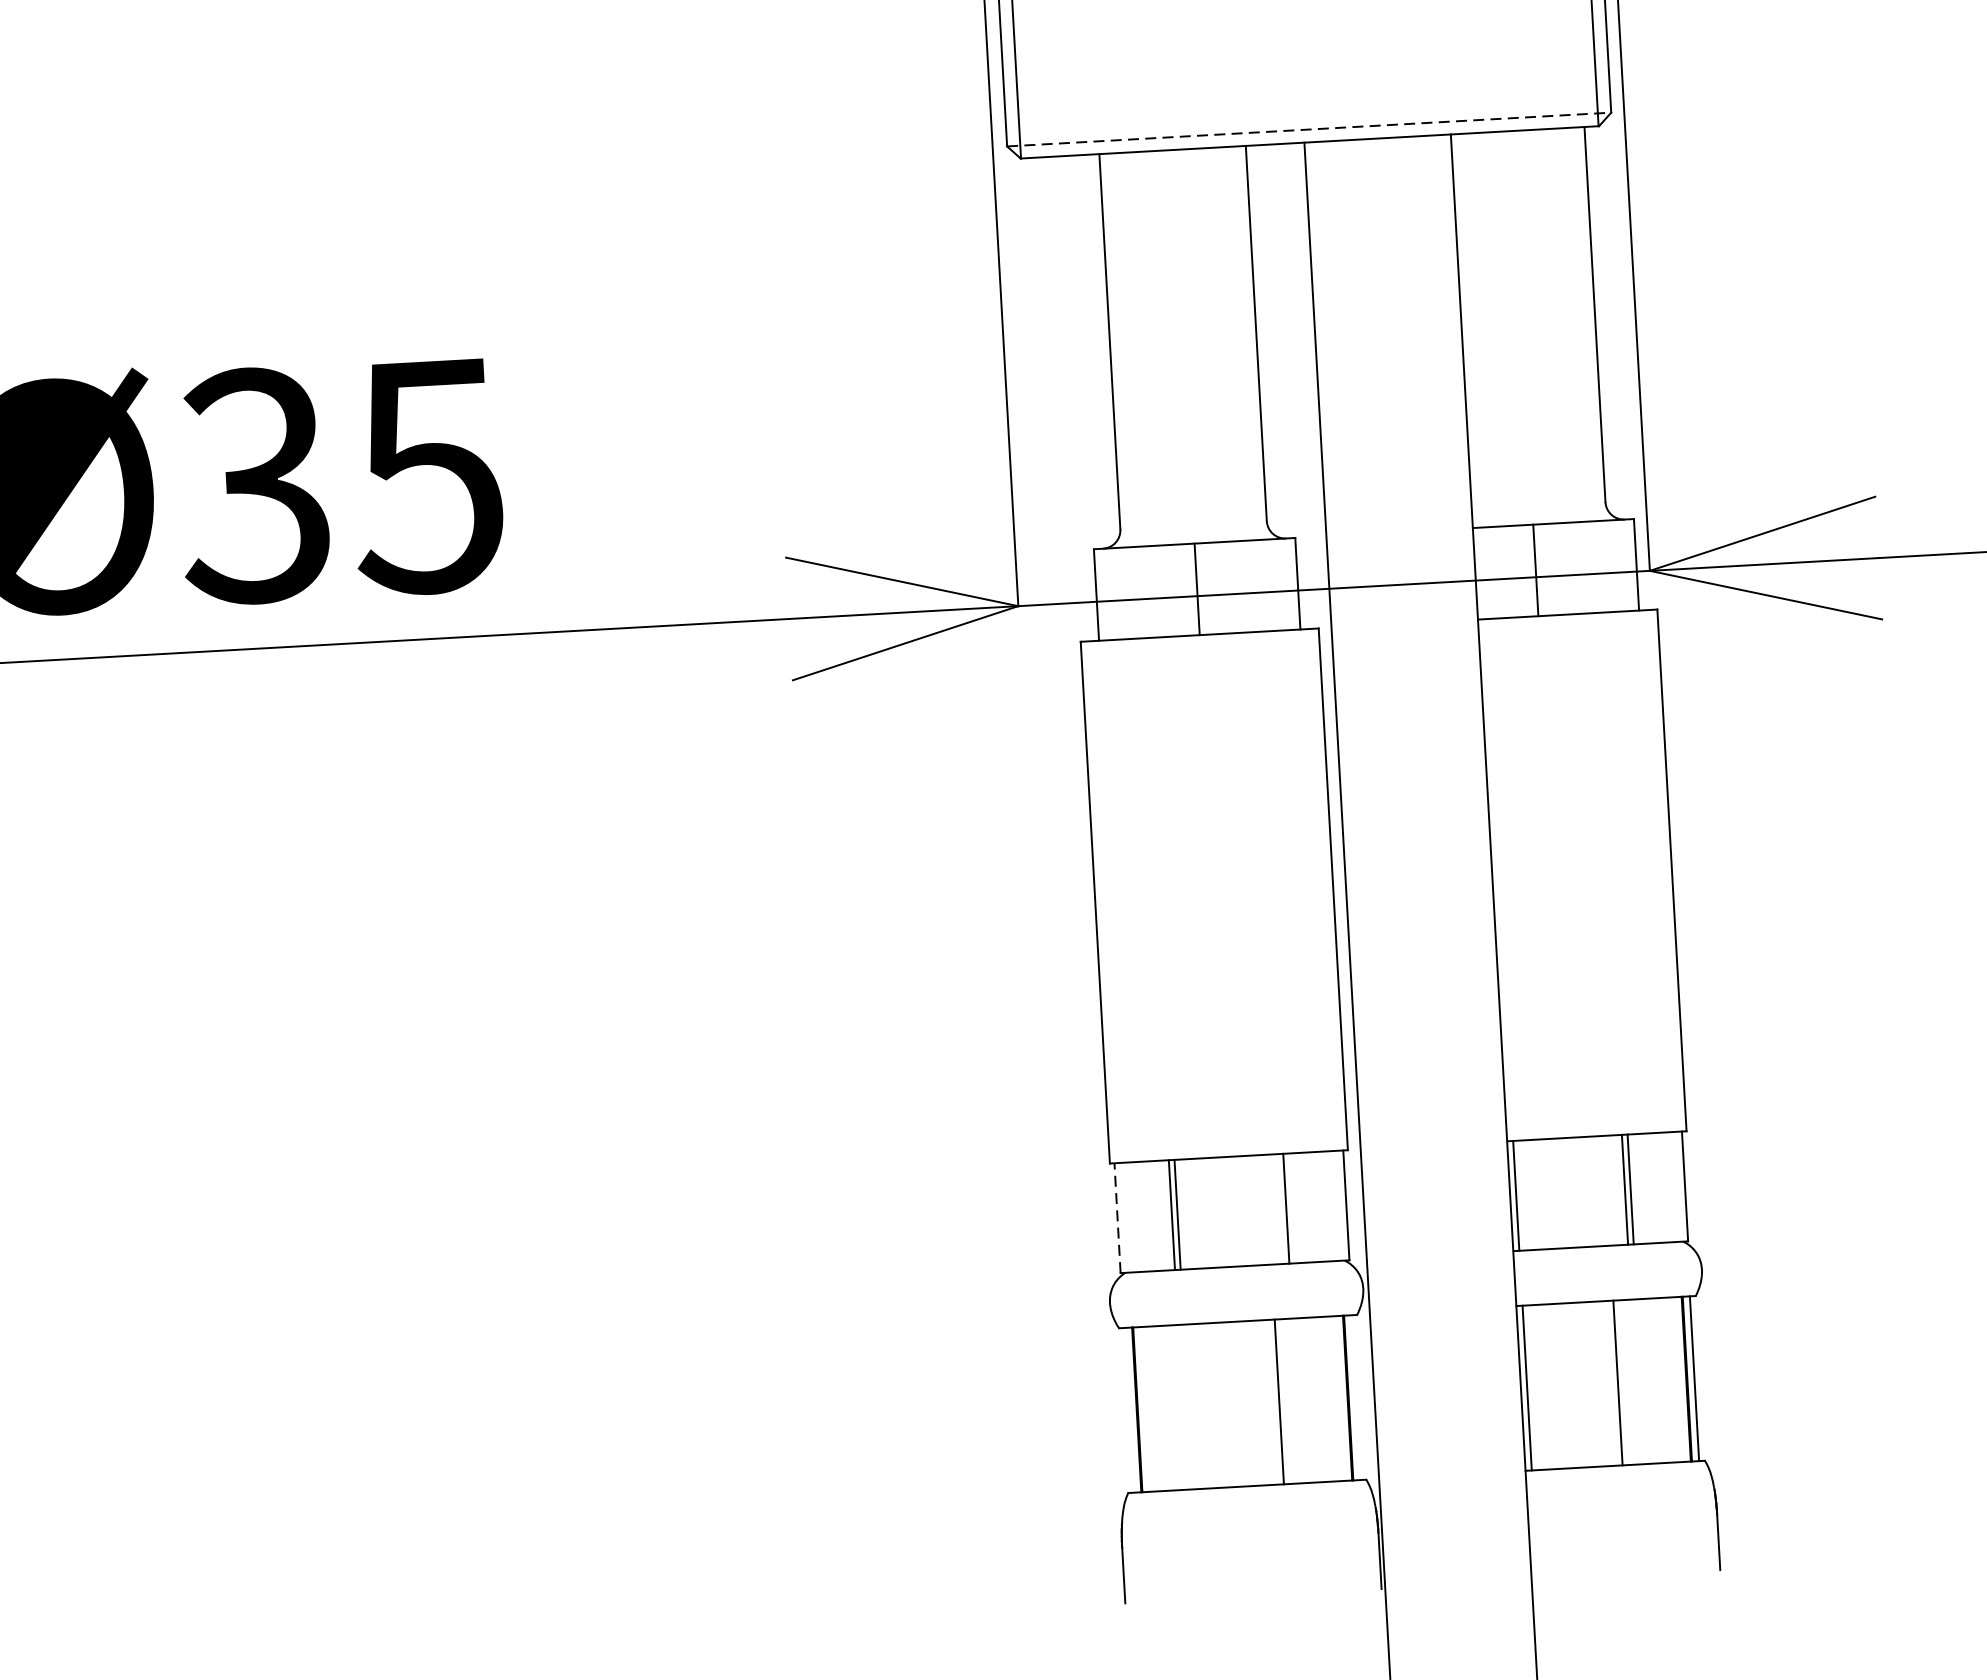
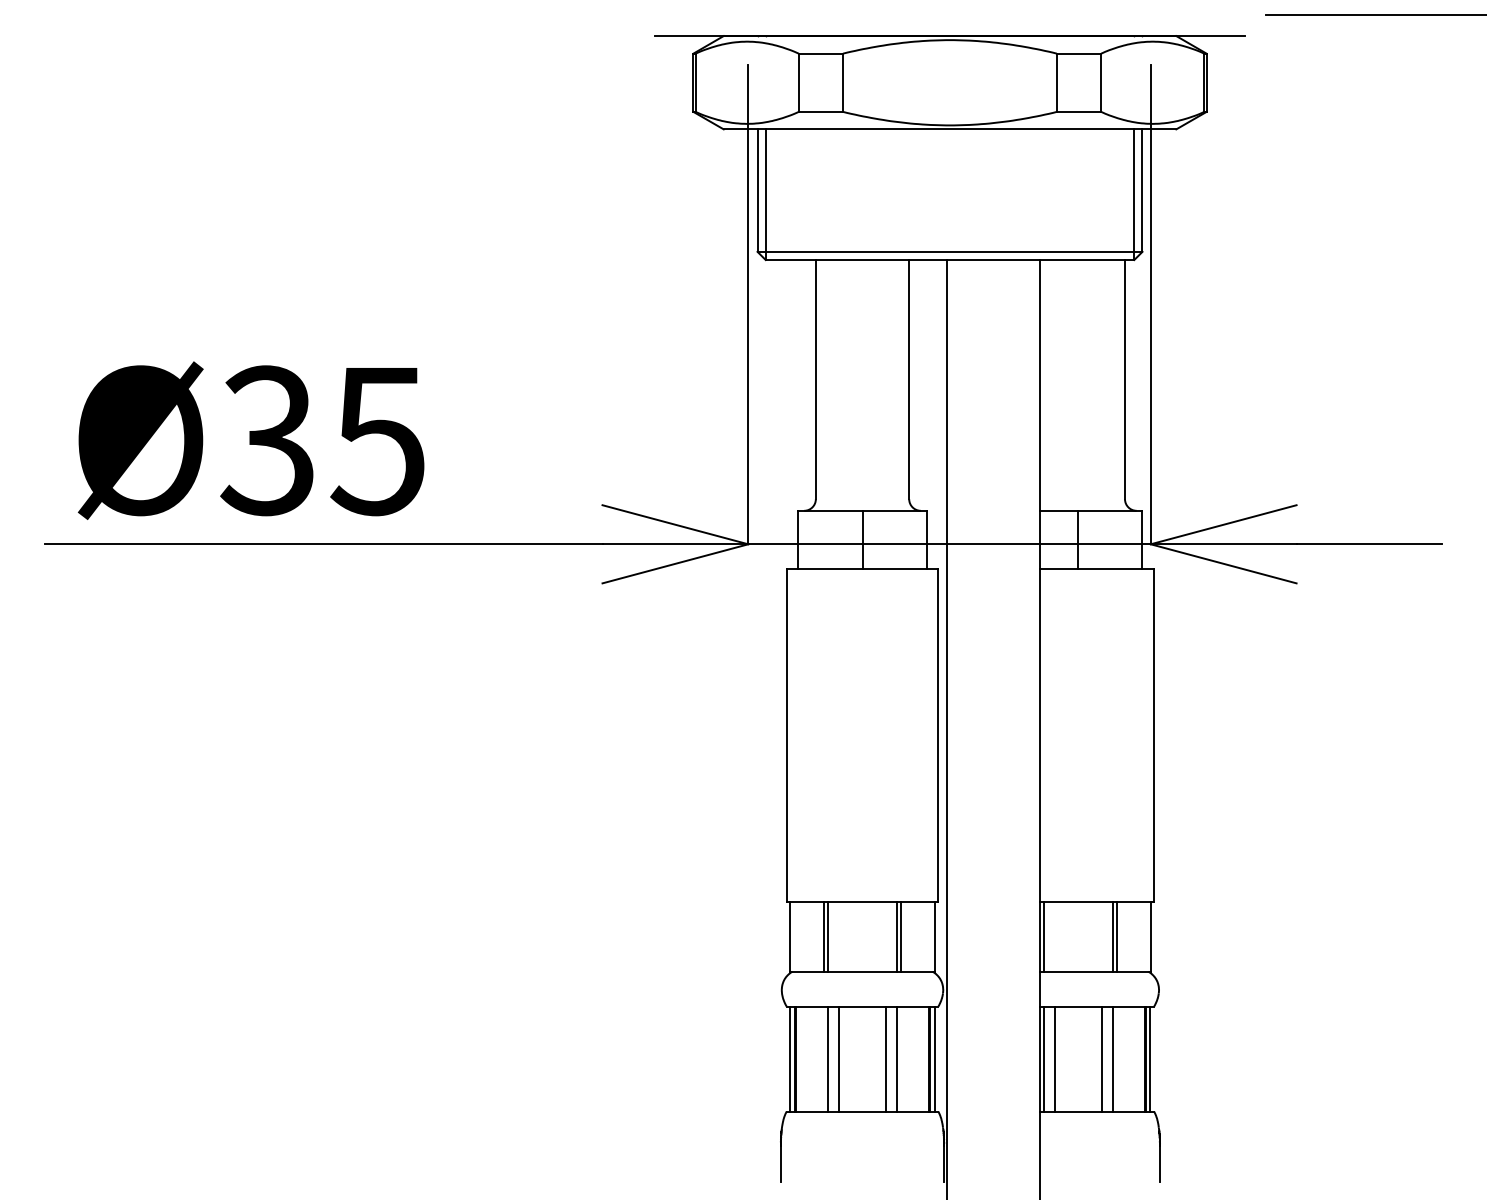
line: (1309, 128) -> (950, 251), dashed -> solid
line: (1291, 1208) -> (900, 936), added
line: (1117, 1218) -> (789, 936), dashed -> solid
line: (1634, 1381) -> (1112, 1058), added
line: (1545, 1386) -> (1055, 1058), added
line: (1355, 1396) -> (934, 1058), added
line: (1297, 1400) -> (897, 1058), added
line: (1206, 1405) -> (839, 1058), added
line: (1189, 1406) -> (828, 1058), added
line: (1129, 1409) -> (790, 1058), added

